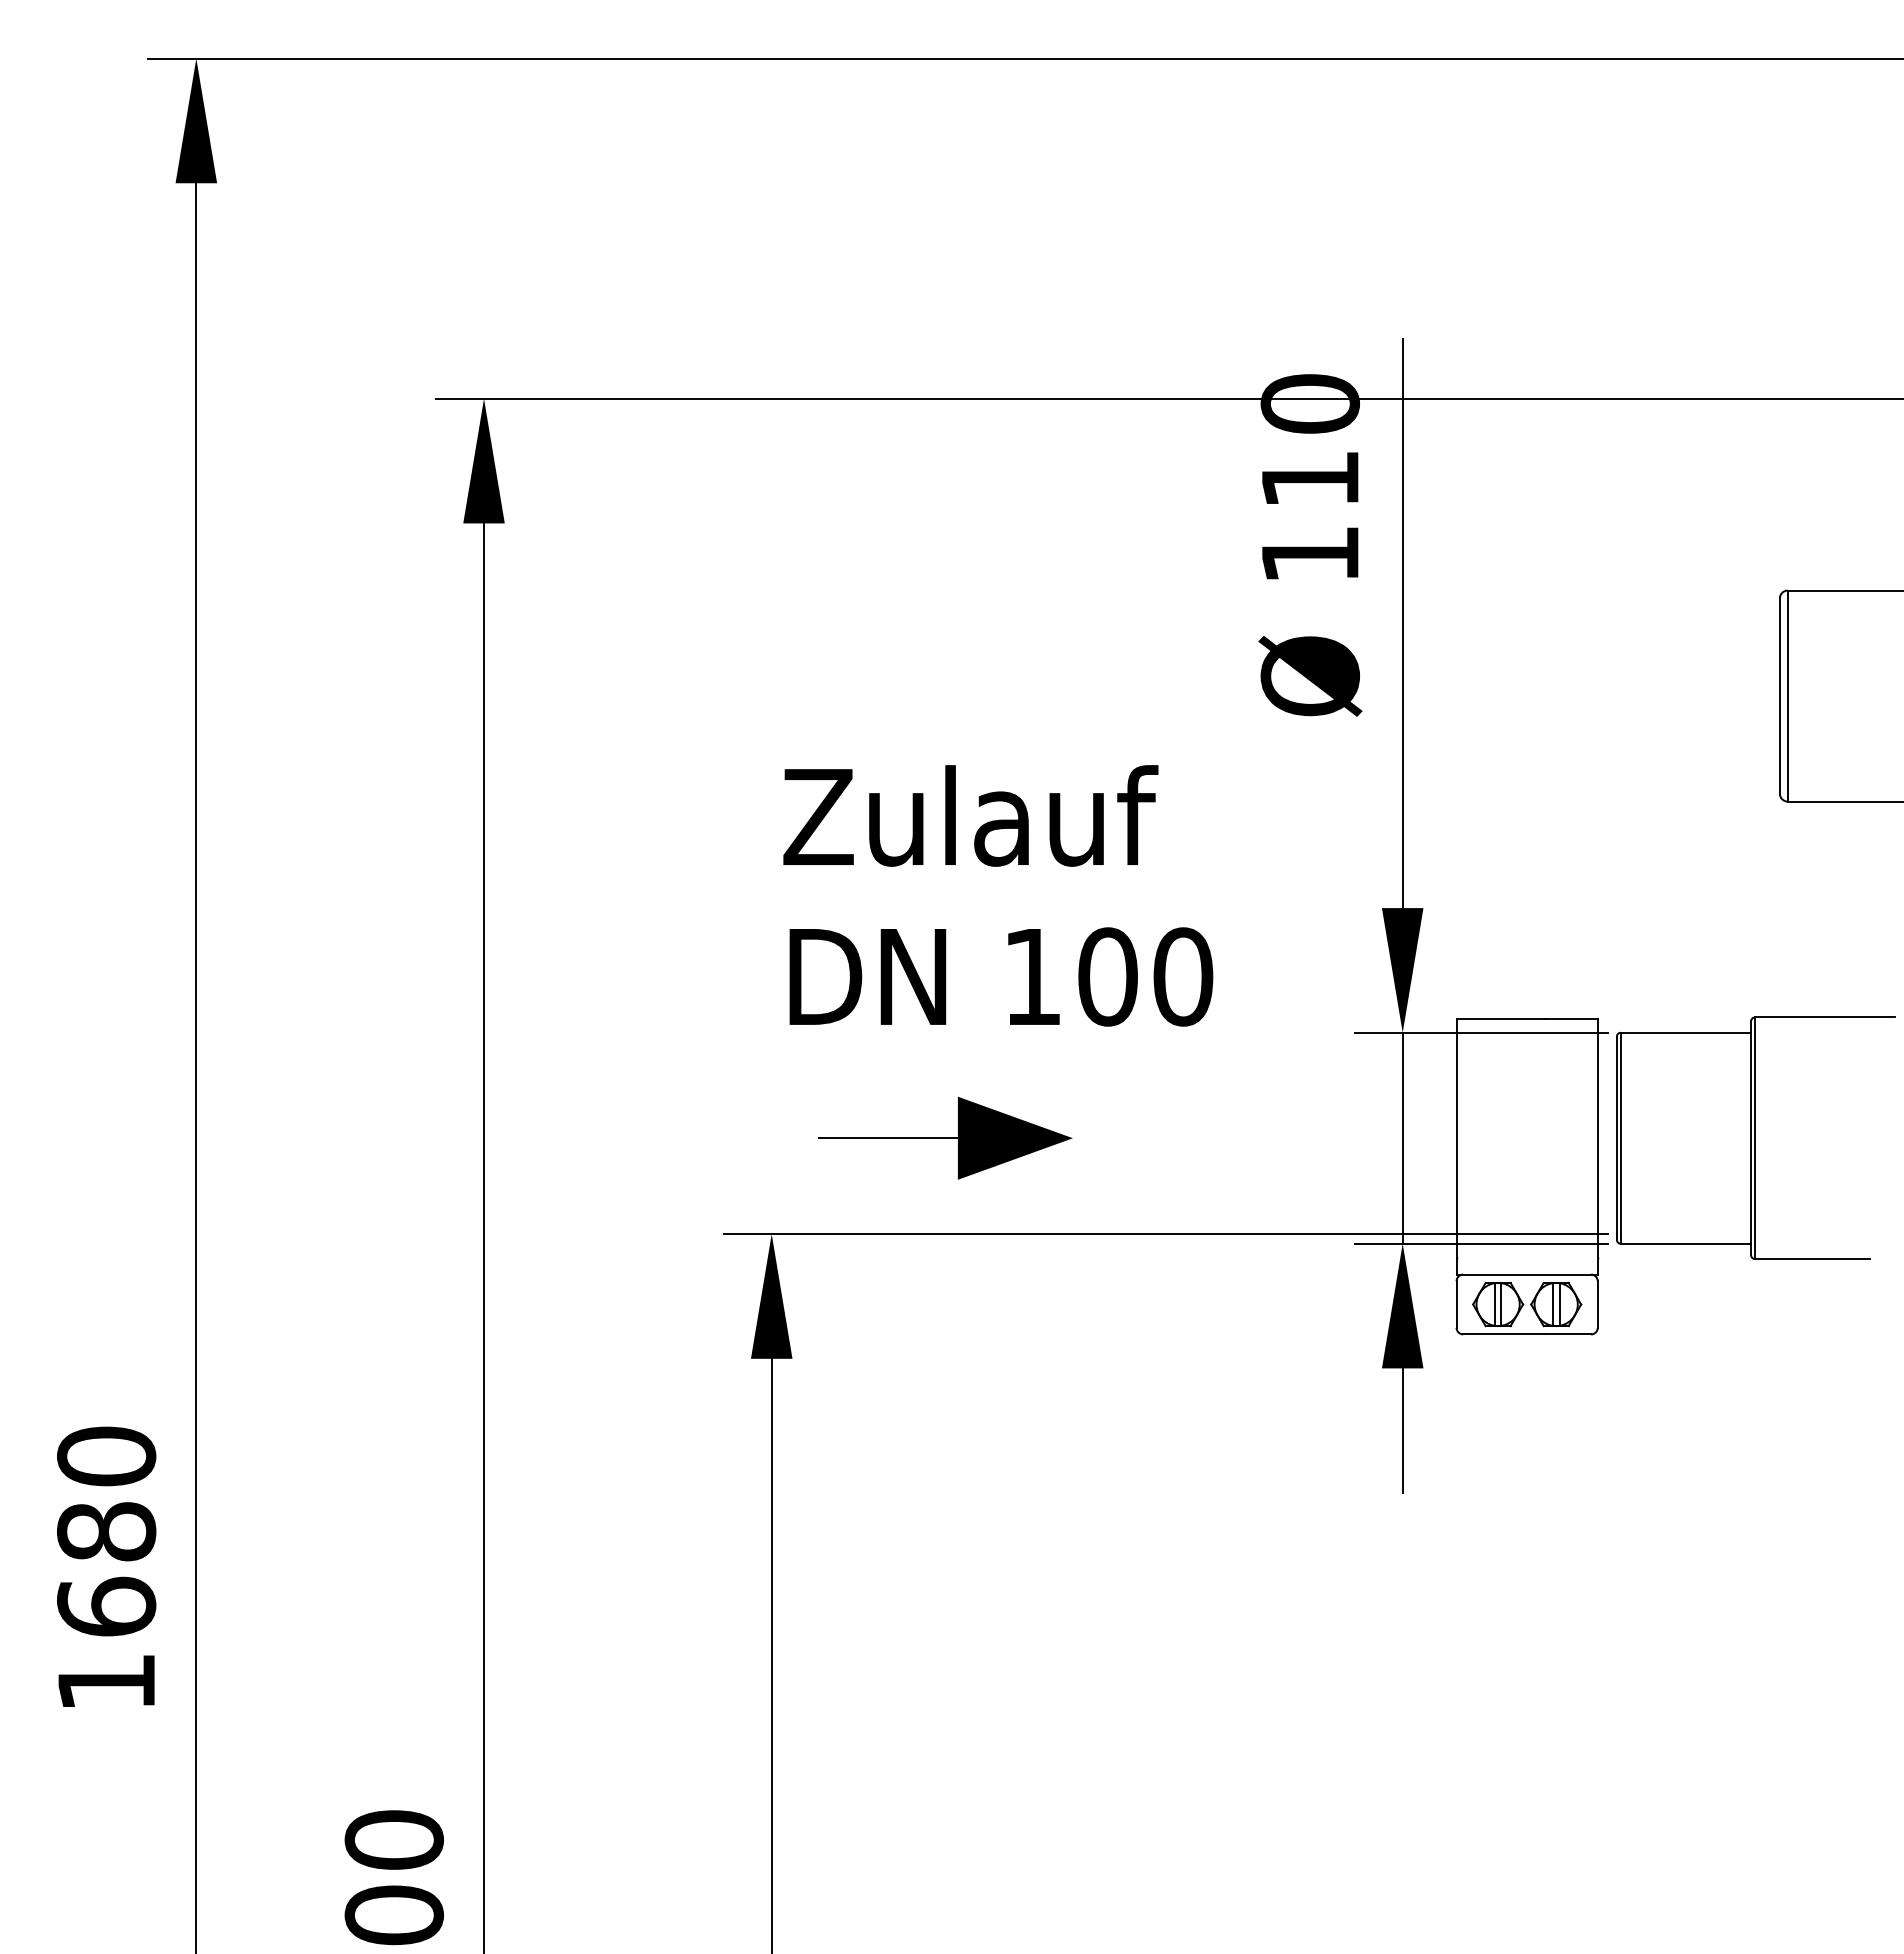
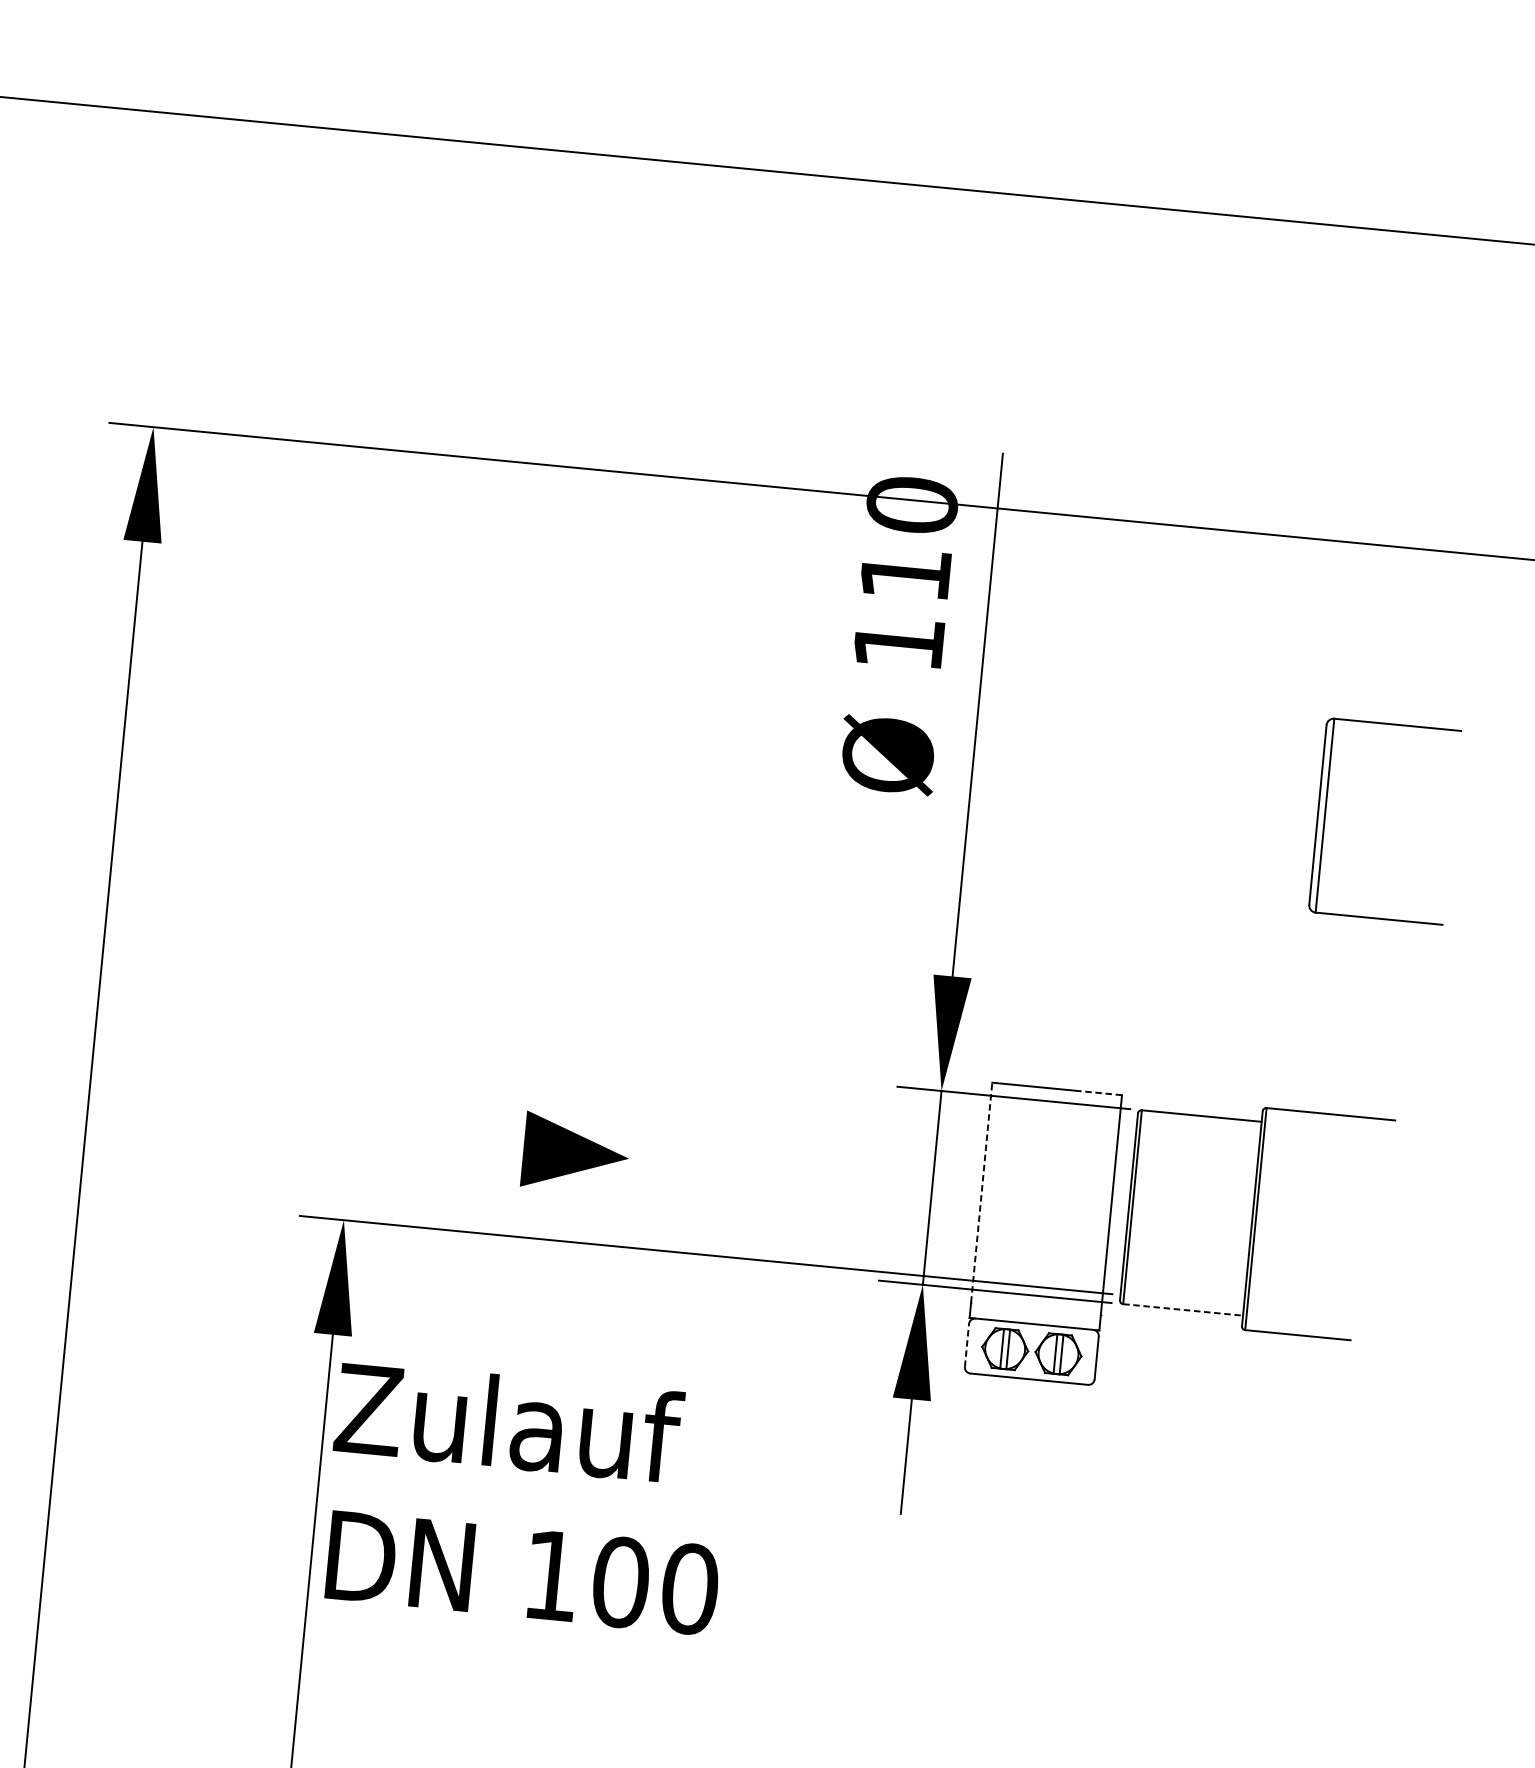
text: (998, 895) -> (527, 1497), moved
line: (1572, 1018) -> (1098, 1092), solid -> dashed
line: (887, 1138) -> (458, 1142), removed
line: (1456, 1138) -> (981, 1192), solid -> dashed
line: (1686, 1243) -> (1183, 1309), solid -> dashed
line: (1456, 1304) -> (966, 1345), solid -> dashed

